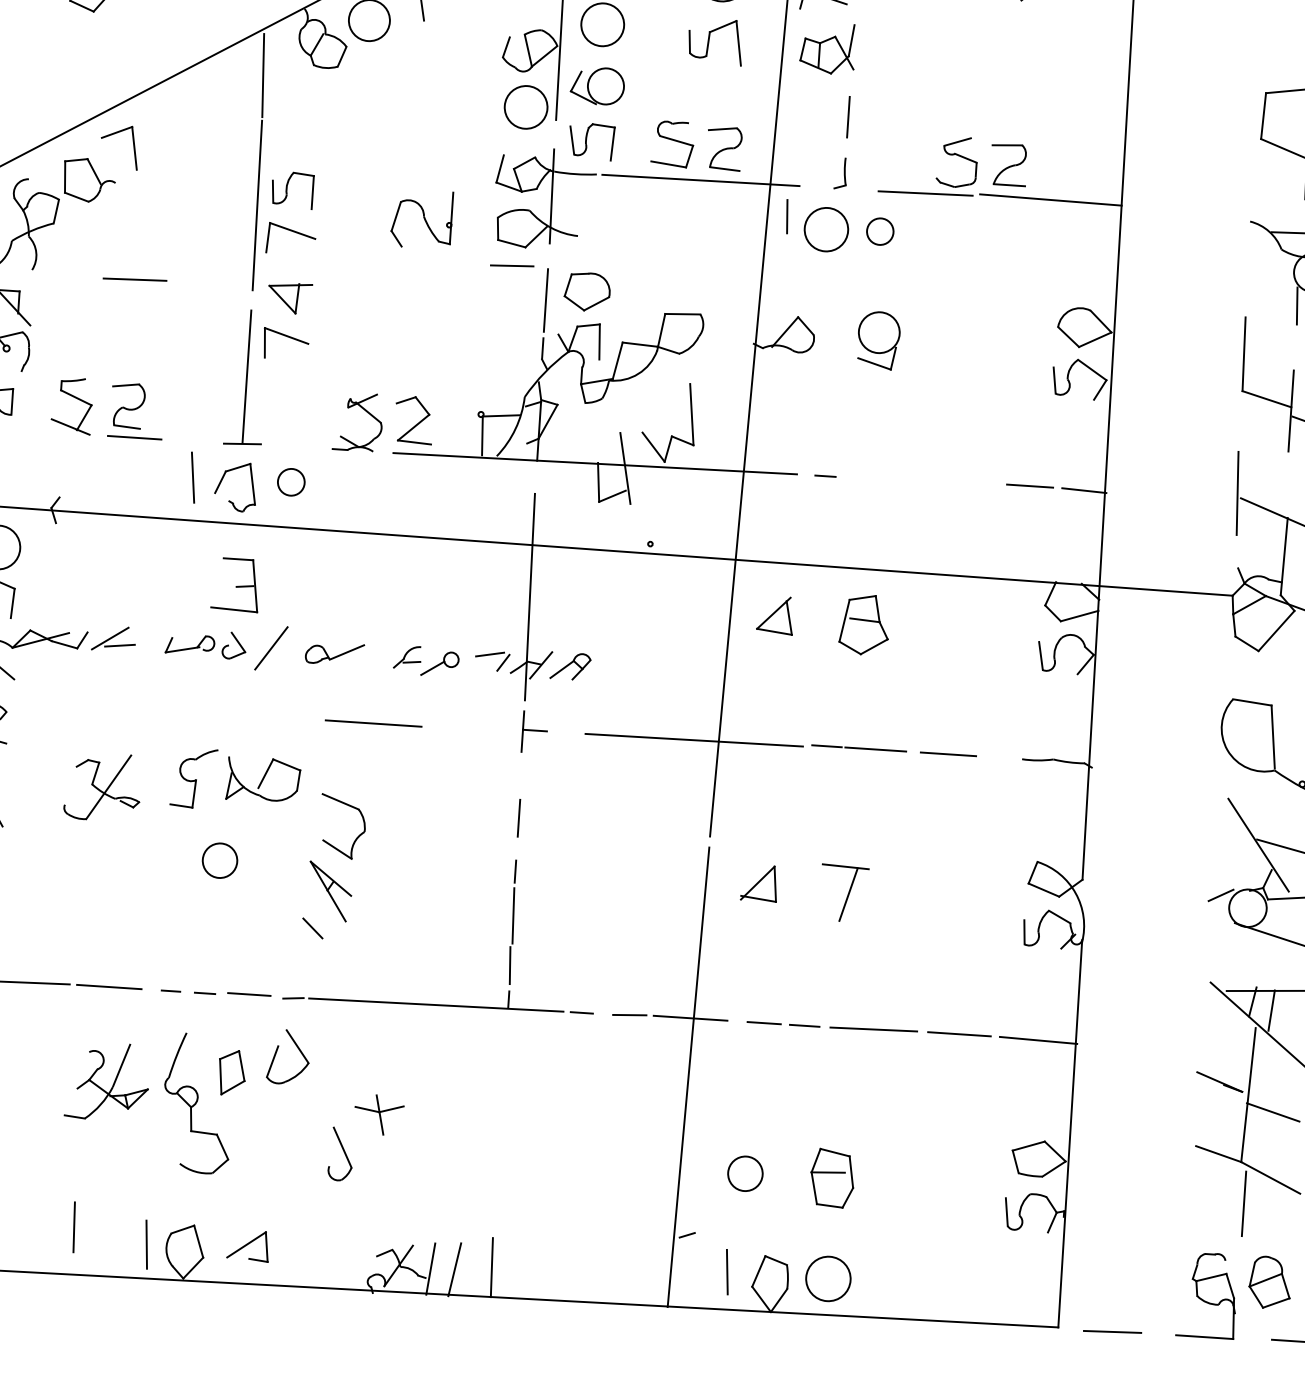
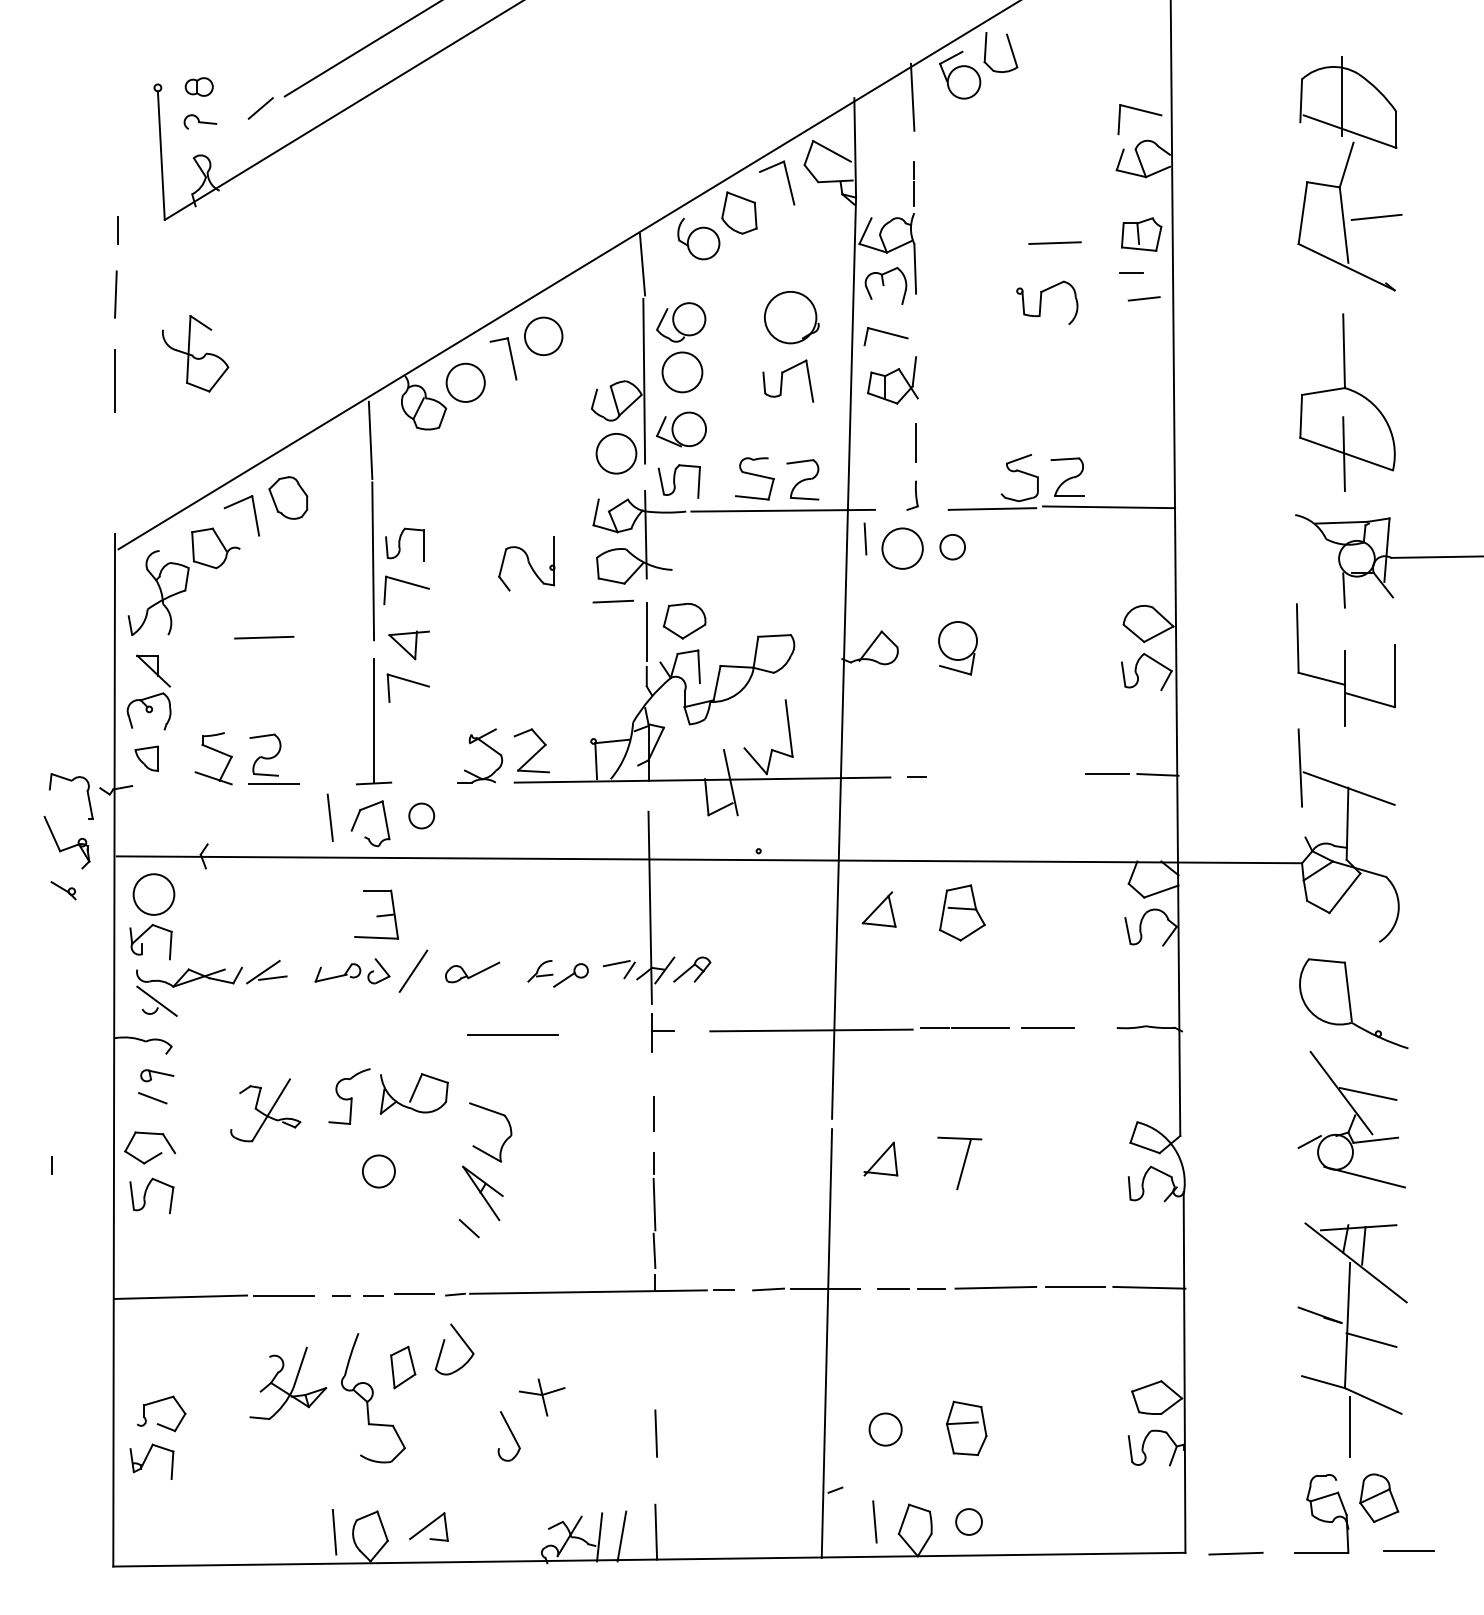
part: (171, 130) -> (288, 497), added
line: (73, 1227) -> (655, 1433), moved
circle: (827, 1278) -> (968, 1521), size x0.62

